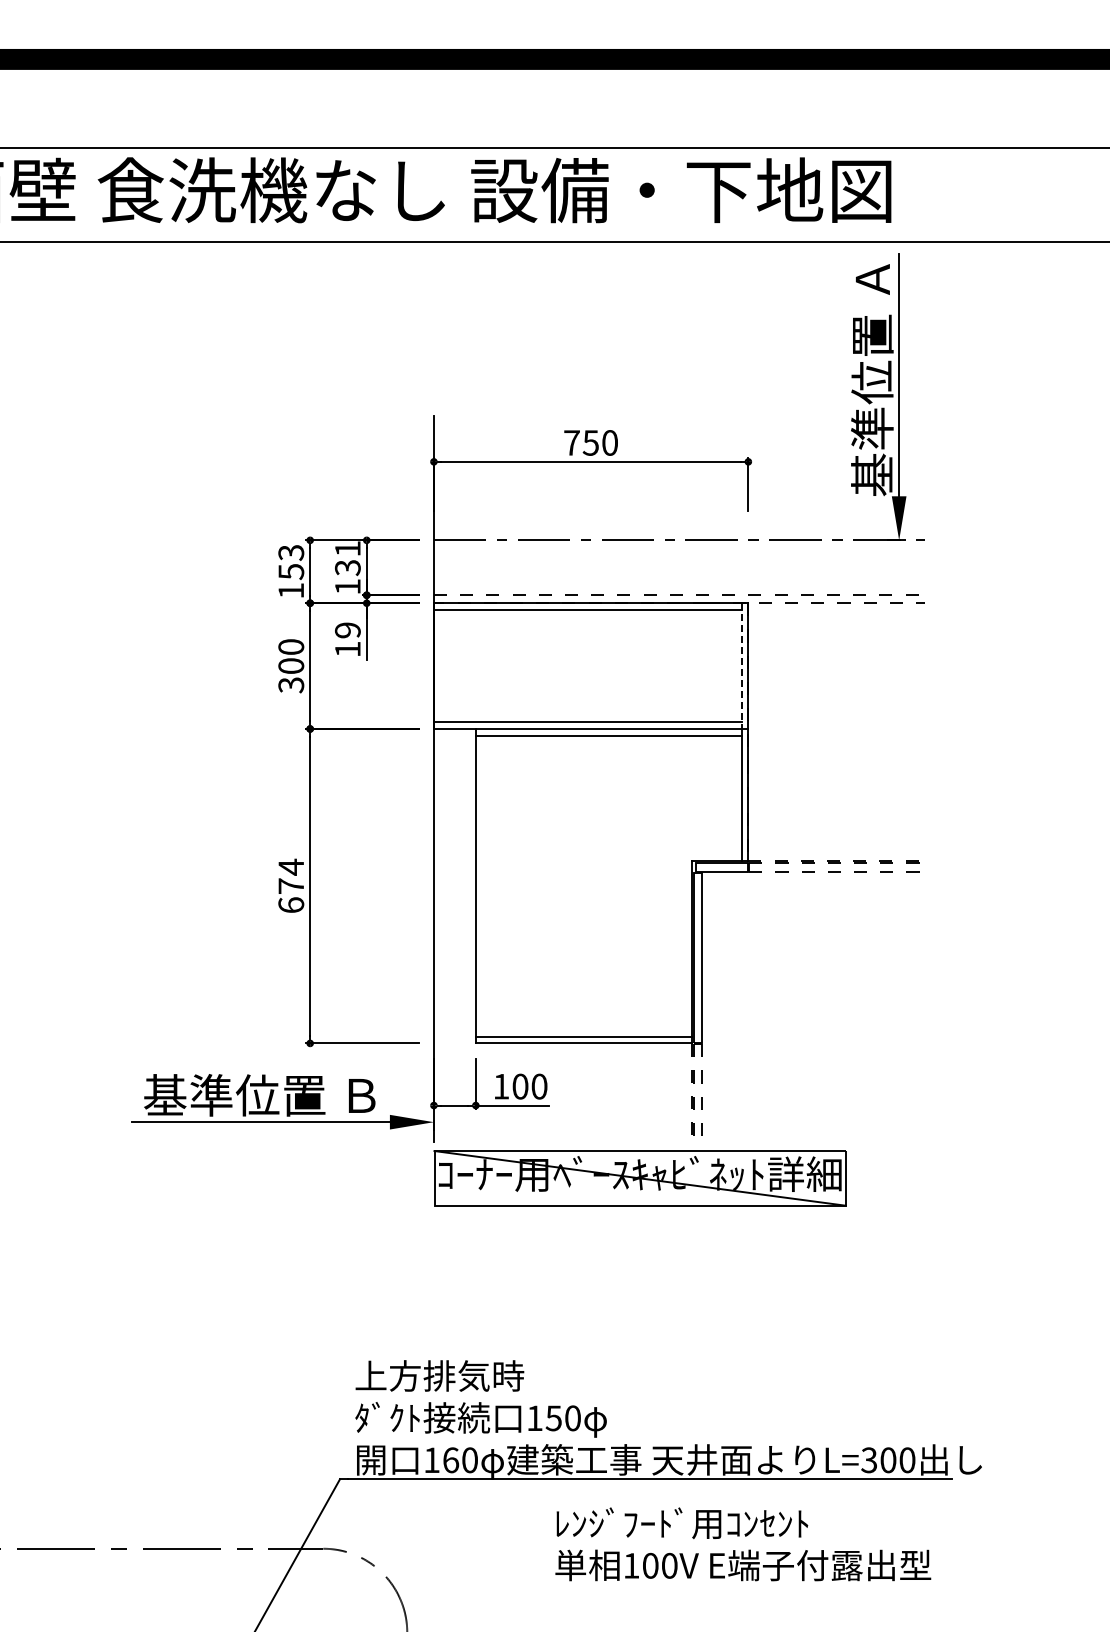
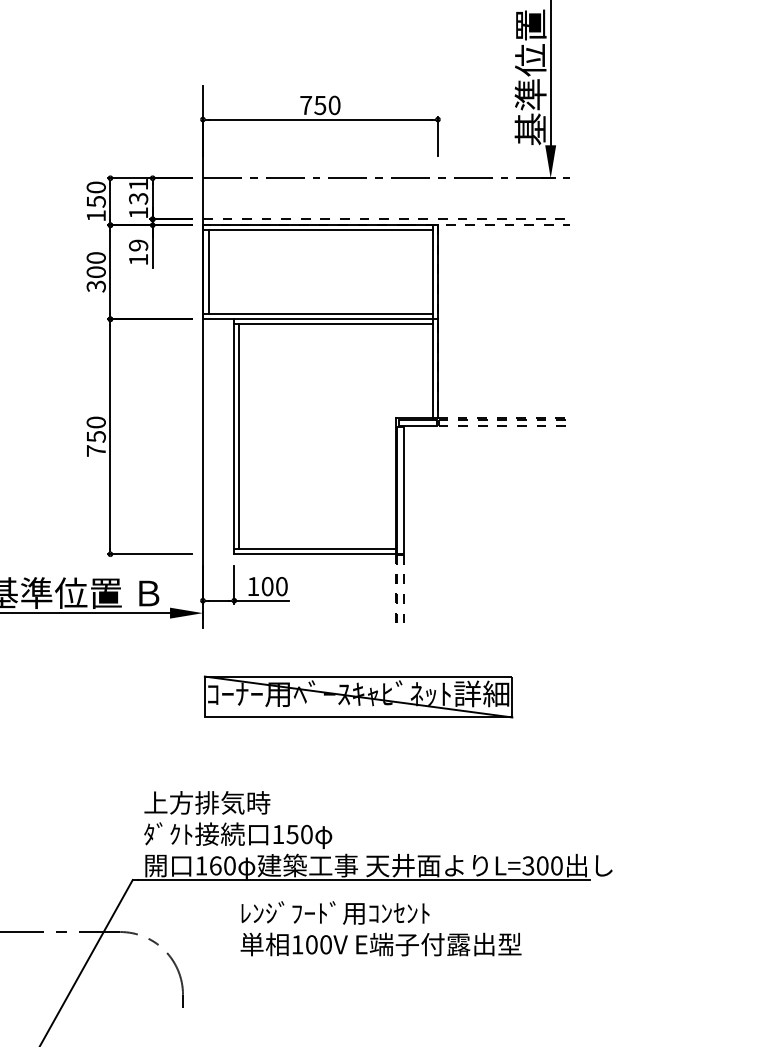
text: (291, 552) -> (96, 187), 153 -> 150
line: (441, 665) -> (208, 271), added
line: (741, 666) -> (432, 272), dashed -> solid
text: (291, 885) -> (96, 436), 674 -> 750
line: (482, 885) -> (239, 436), added
part: (639, 1178) -> (358, 697), moved
text: (743, 1544) -> (381, 928), moved

